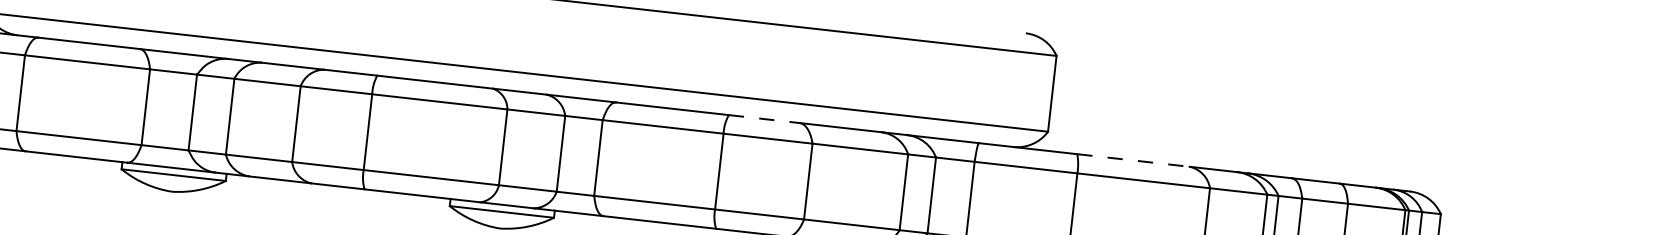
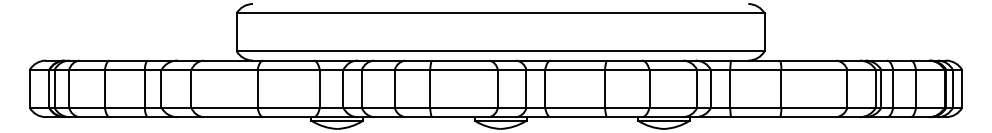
line: (764, 118) -> (624, 60), dashed -> solid
line: (1134, 160) -> (808, 60), dashed -> solid

